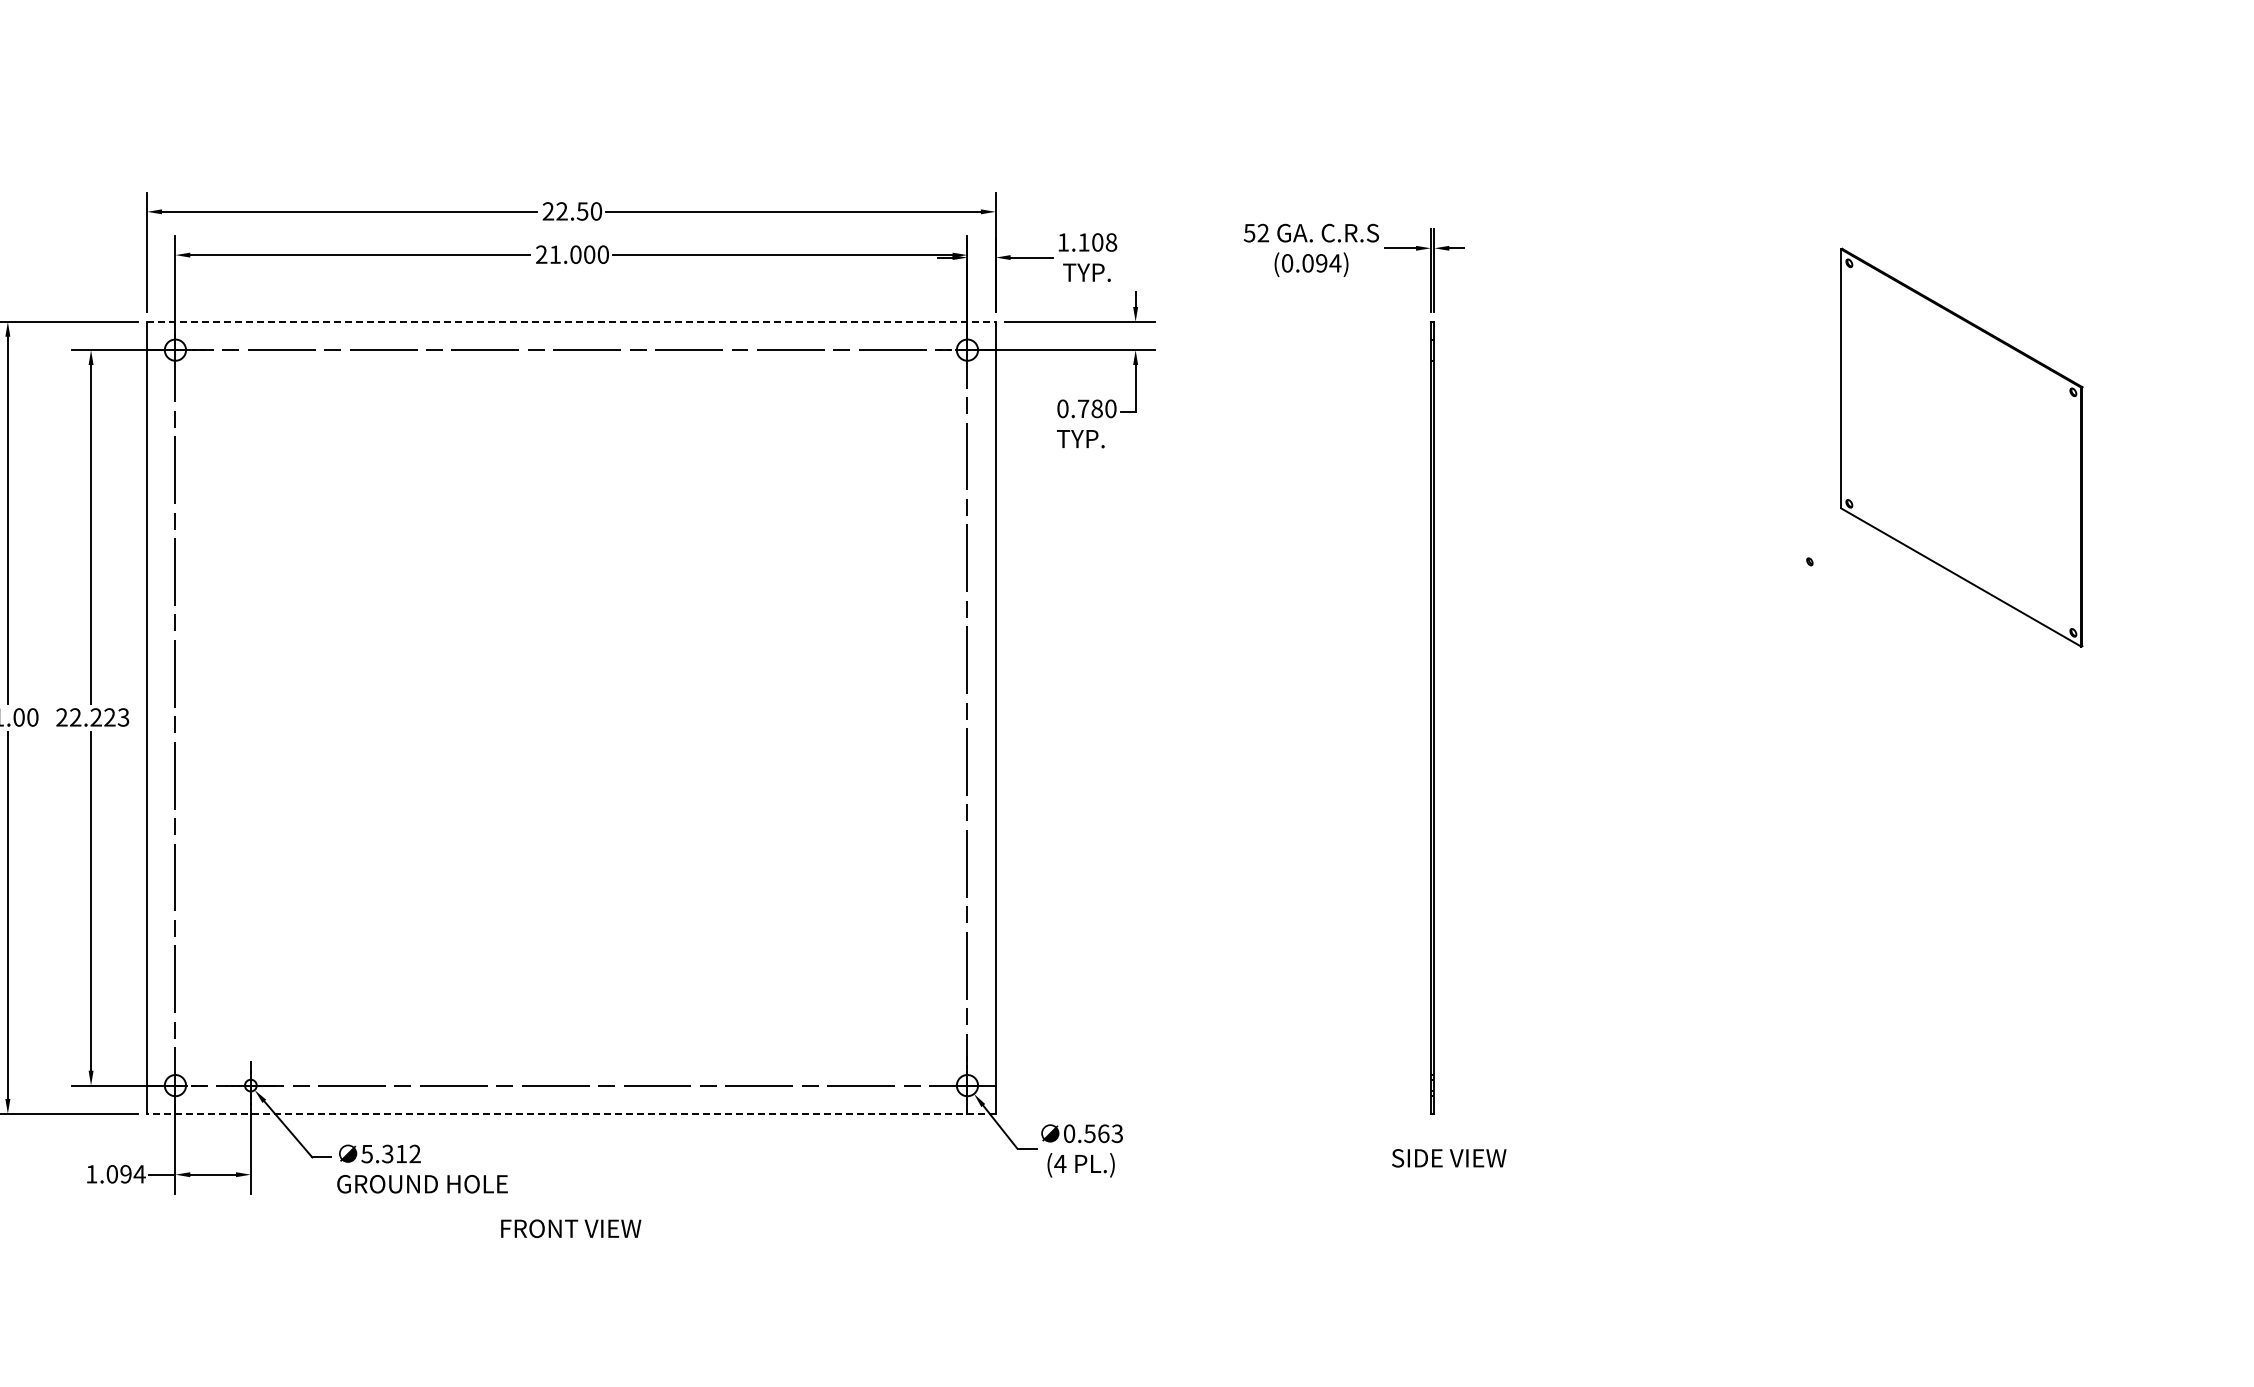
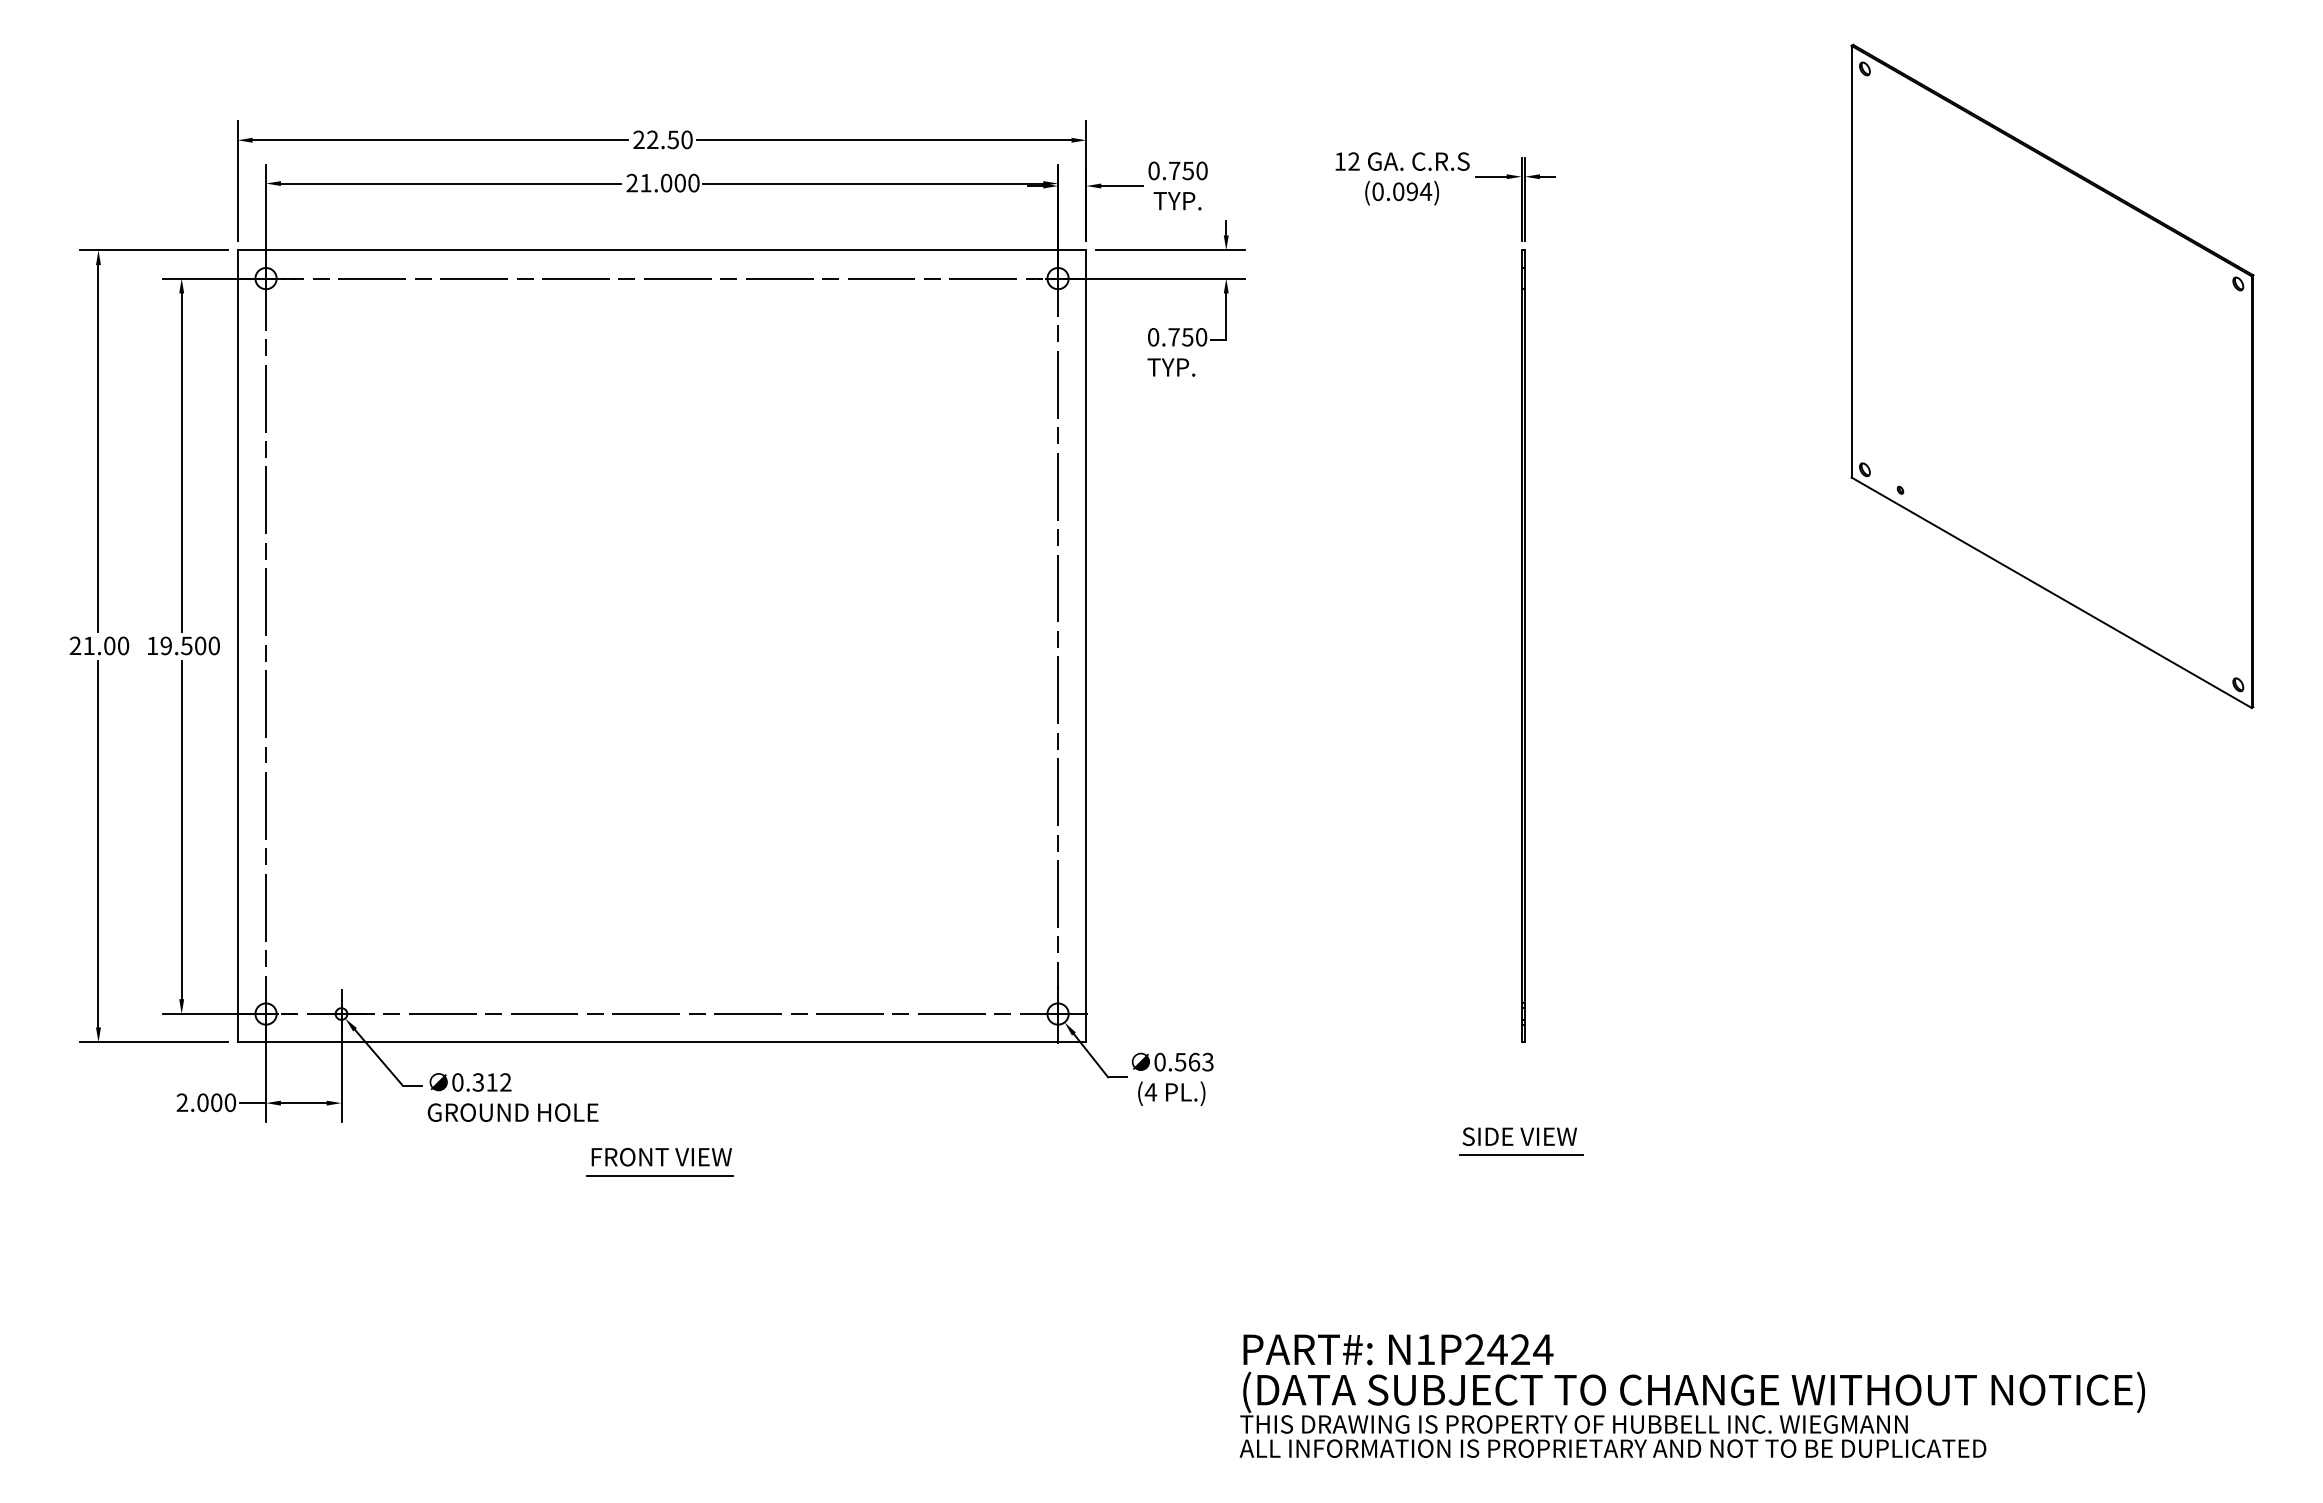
text: (1248, 233) -> (1339, 161), 52 -> 12
text: (1086, 242) -> (1177, 170), 1.108 -> 0.750
line: (571, 322) -> (662, 250), dashed -> solid
text: (1096, 409) -> (1187, 337), 0.780 -> 0.750
part: (1961, 447) -> (2052, 375), size x1.67
text: (92, 717) -> (183, 645), 22.223 -> 19.500
line: (570, 1114) -> (661, 1042), dashed -> solid
text: (366, 1154) -> (457, 1082), 5.312 -> 0.312
text: (1448, 1158) -> (1519, 1136), moved
text: (115, 1174) -> (206, 1102), 1.094 -> 2.000
line: (1430, 1227) -> (1521, 1155), added
line: (569, 1247) -> (660, 1175), added

